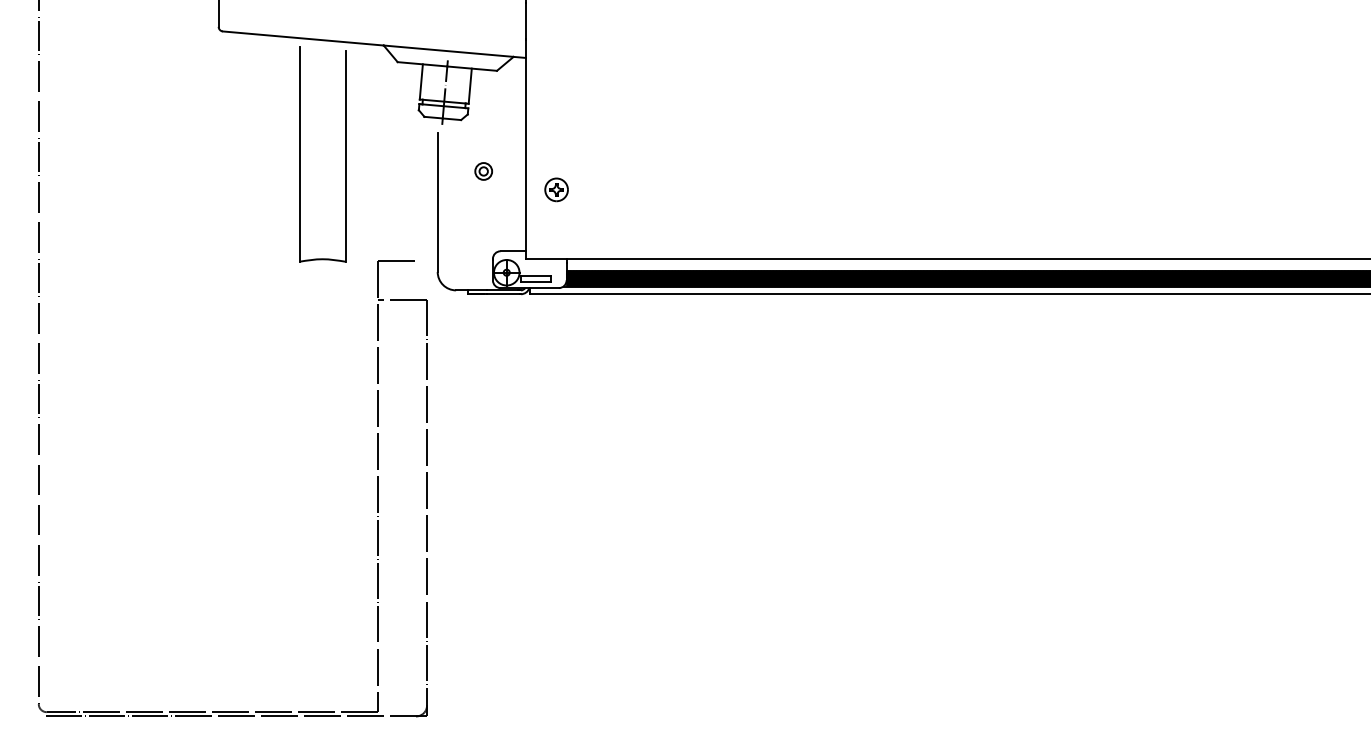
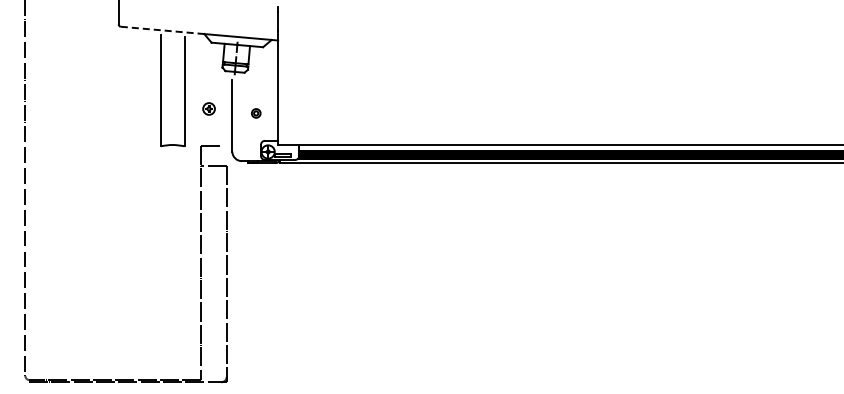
line: (303, 38) -> (162, 30), solid -> dashed
part: (484, 171) -> (256, 113), moved
part: (555, 188) -> (208, 108), moved

